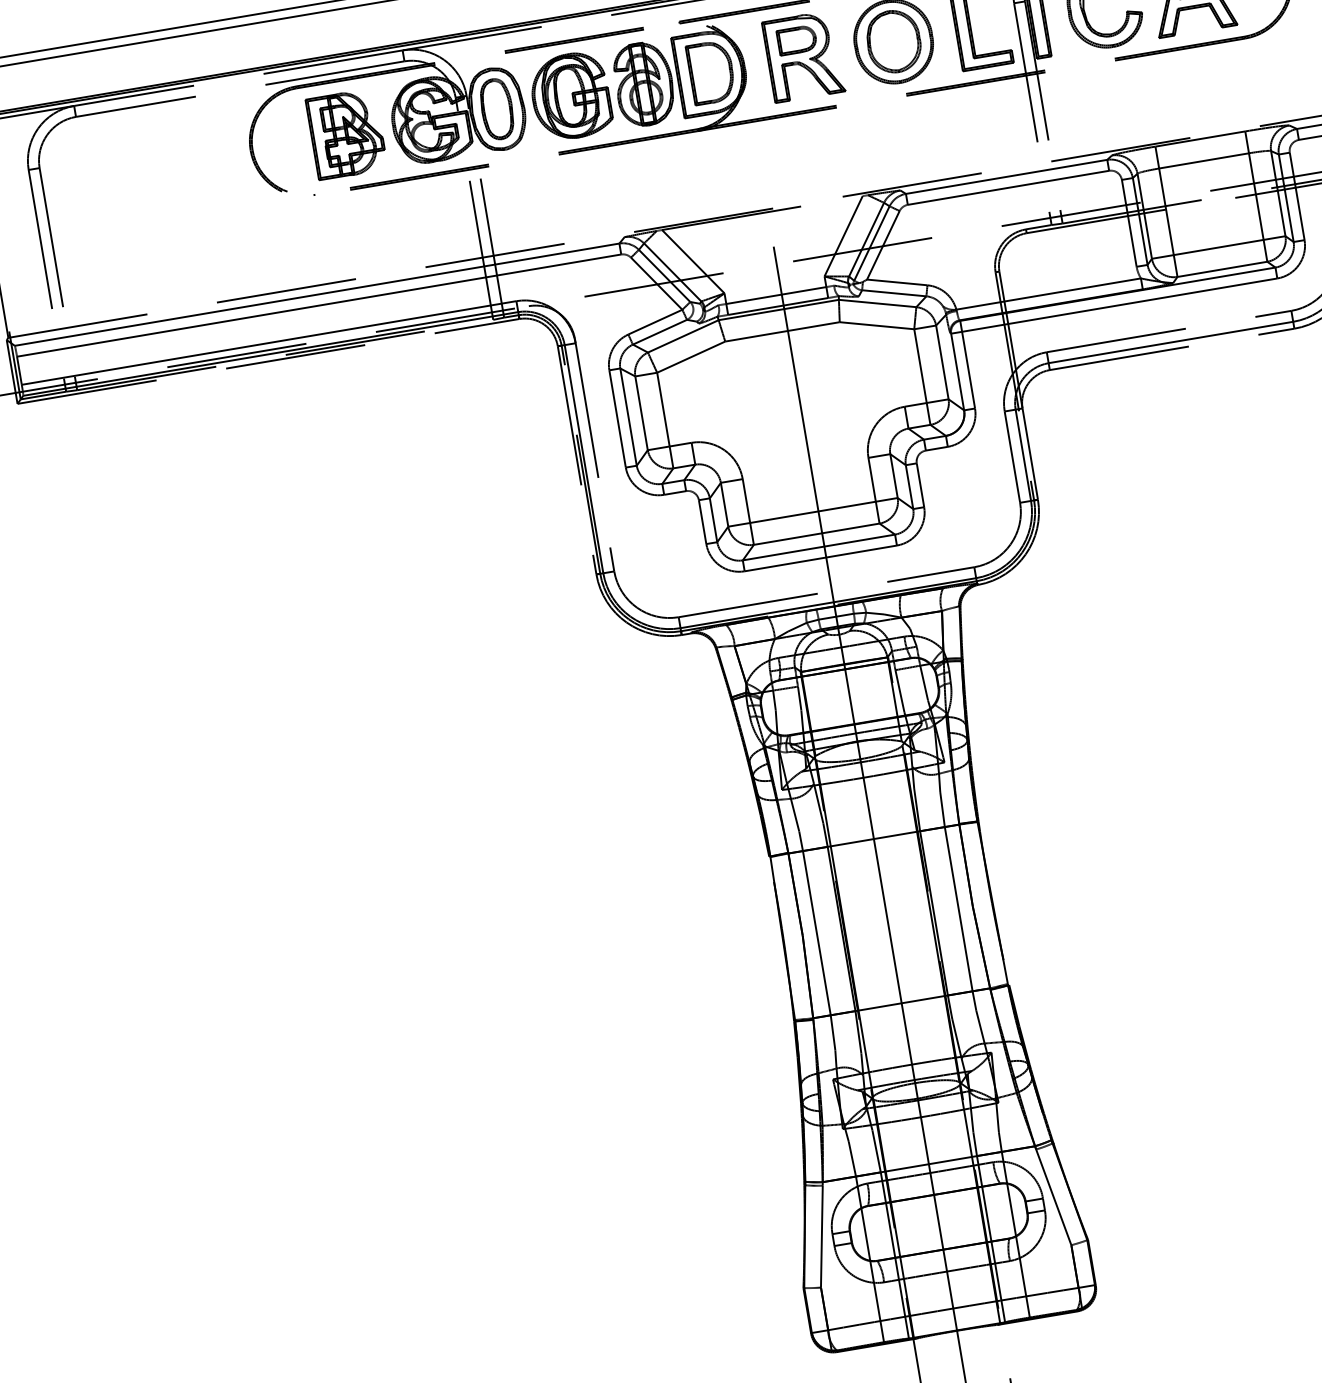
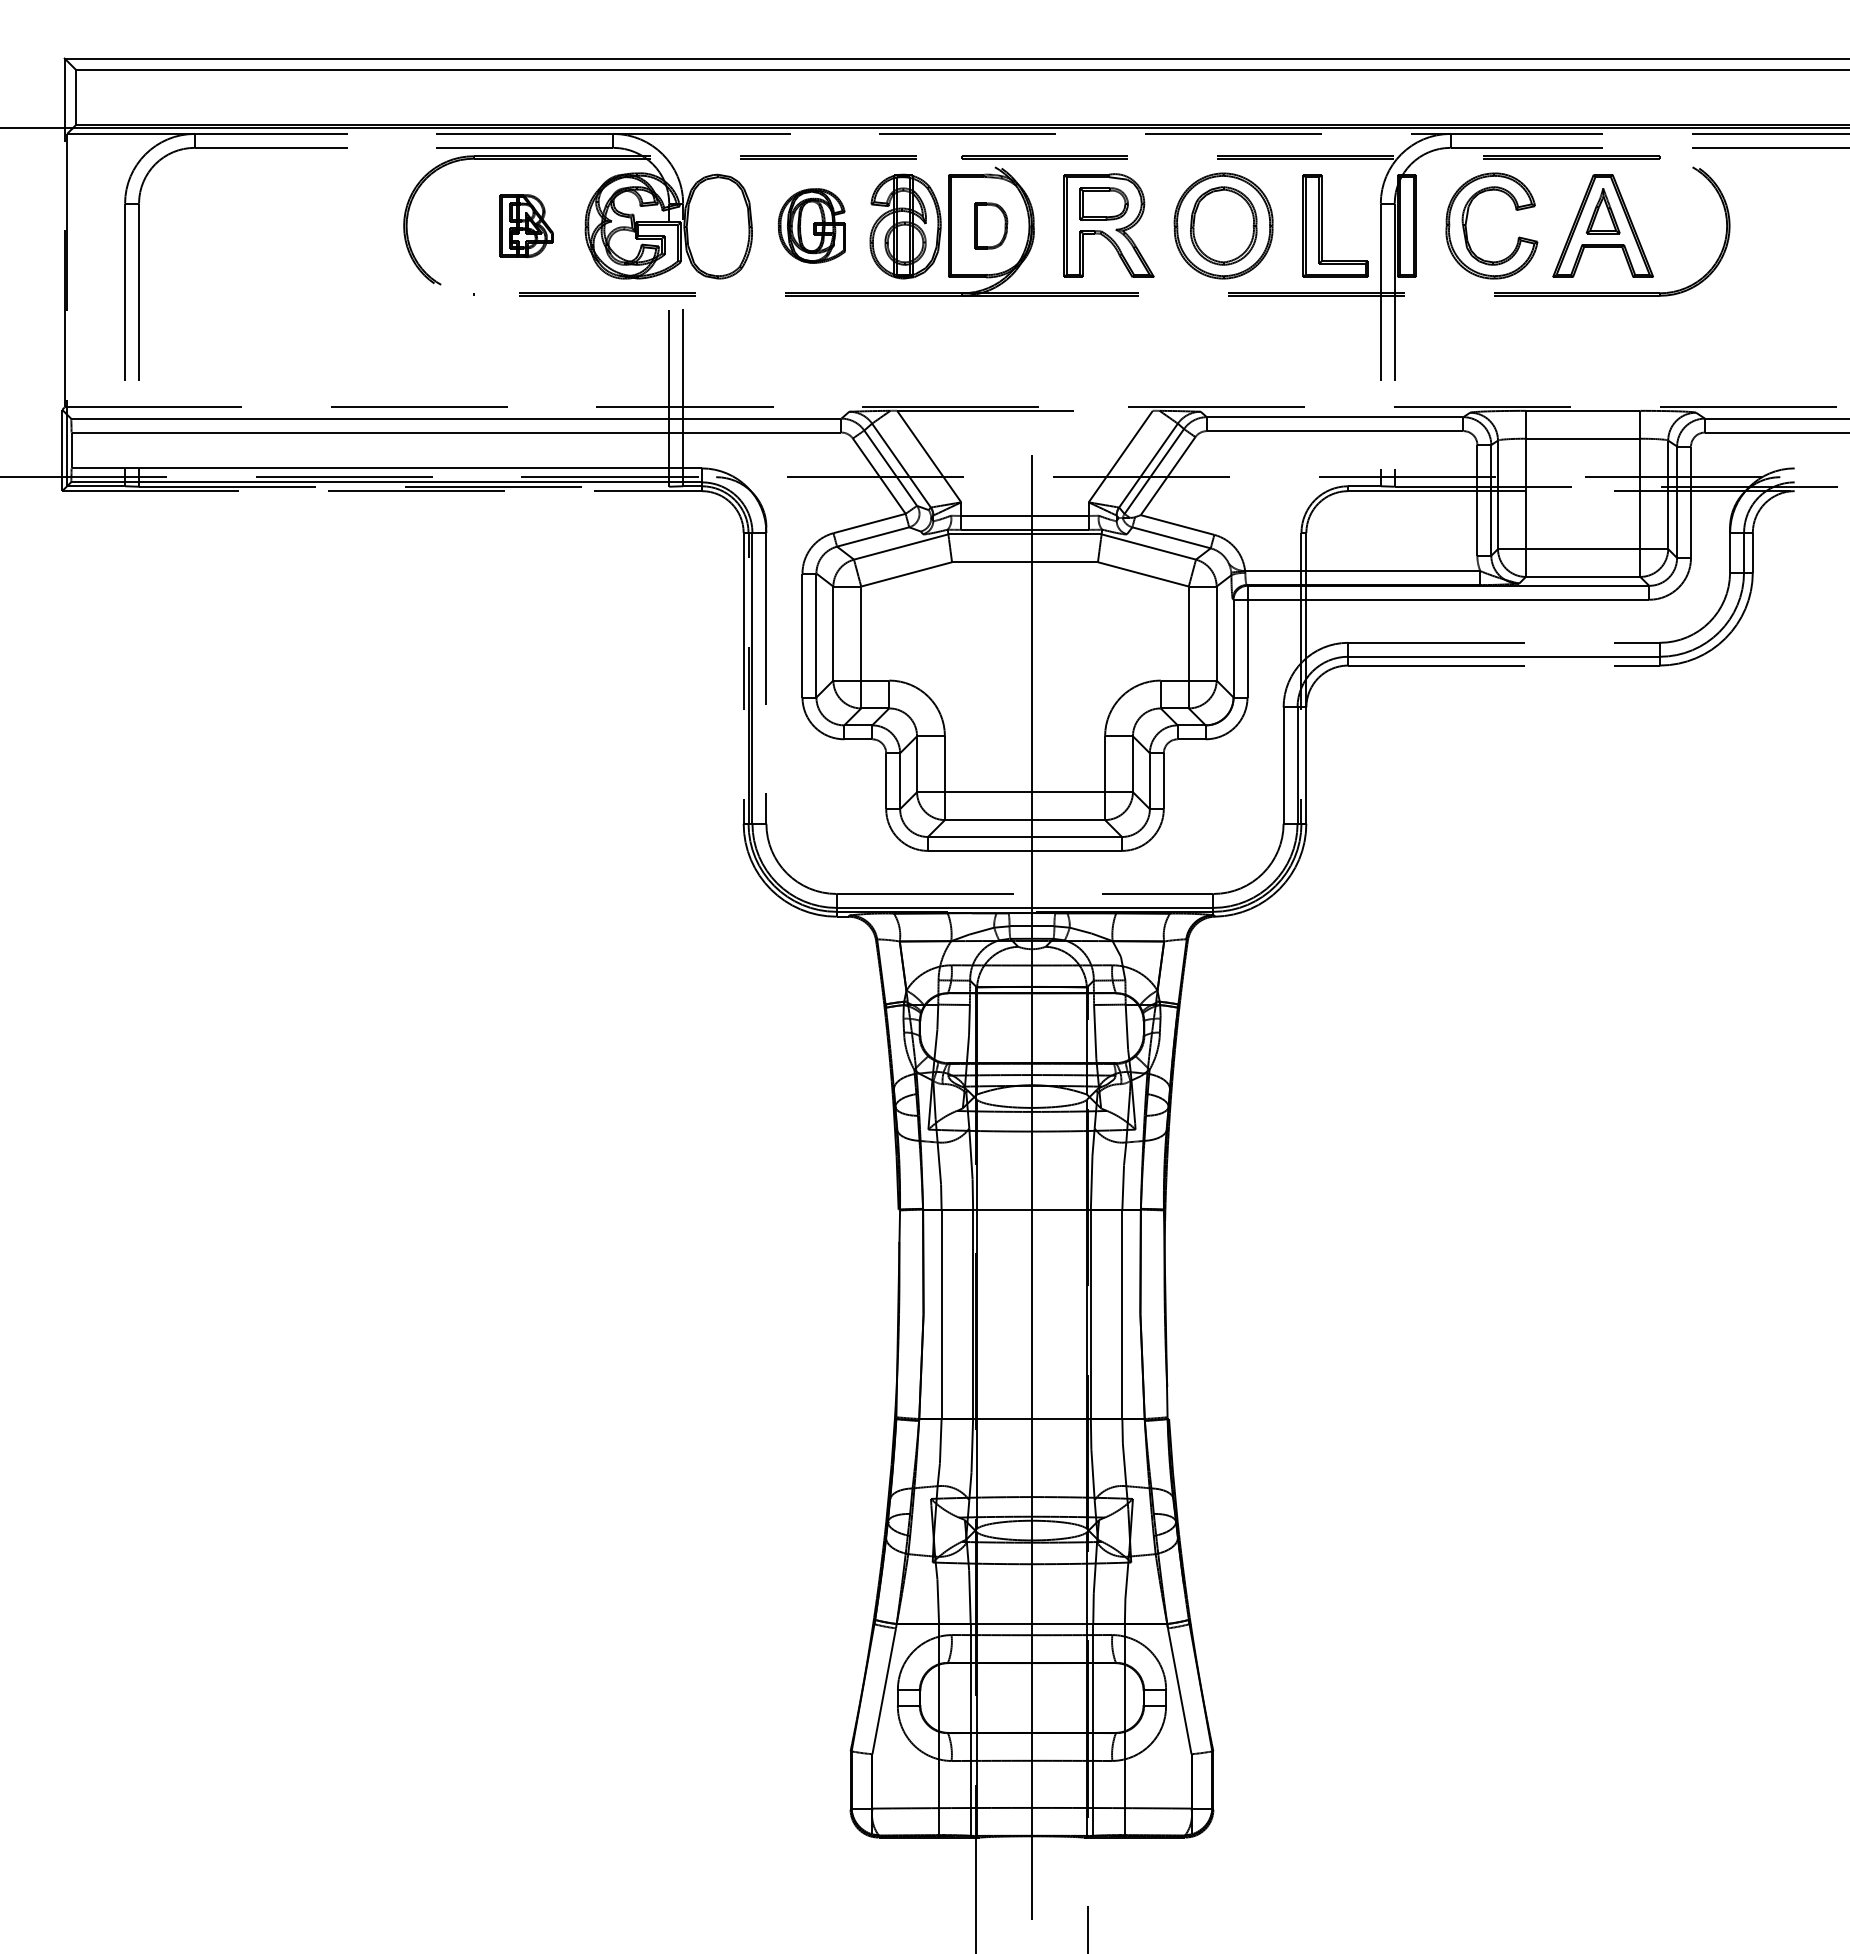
part: (711, 72) -> (991, 225), size x0.6
part: (570, 95) -> (811, 225), size x0.7
part: (496, 109) -> (717, 226), removed
part: (346, 133) -> (526, 225), size x0.6

